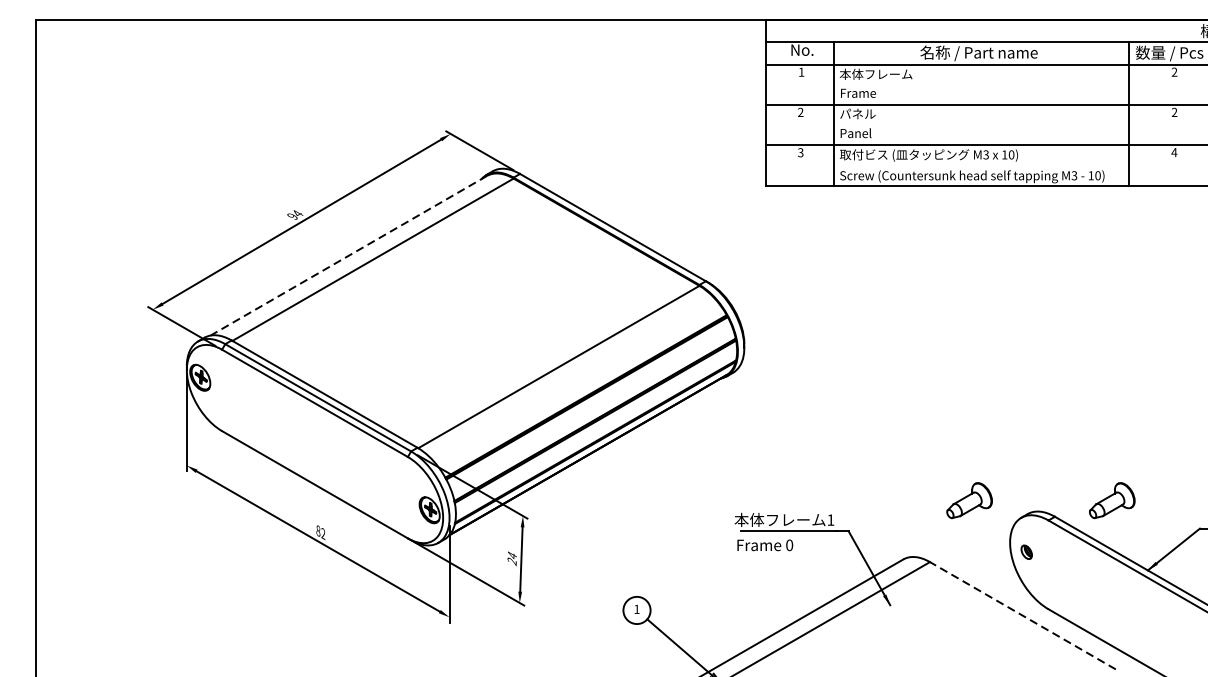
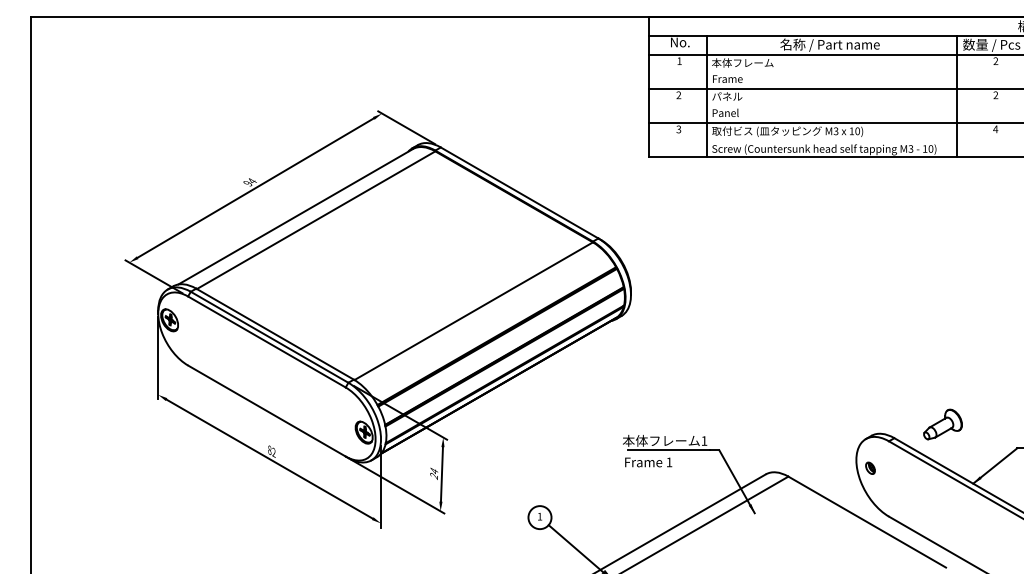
line: (348, 256) -> (295, 217), dashed -> solid
part: (968, 500) -> (821, 424), removed
text: (789, 545) -> (669, 462), 0 -> 1
line: (1023, 616) -> (867, 522), dashed -> solid

